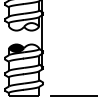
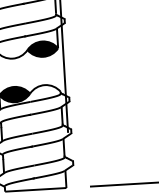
fill: (31, 26) -> (42, 48), added

